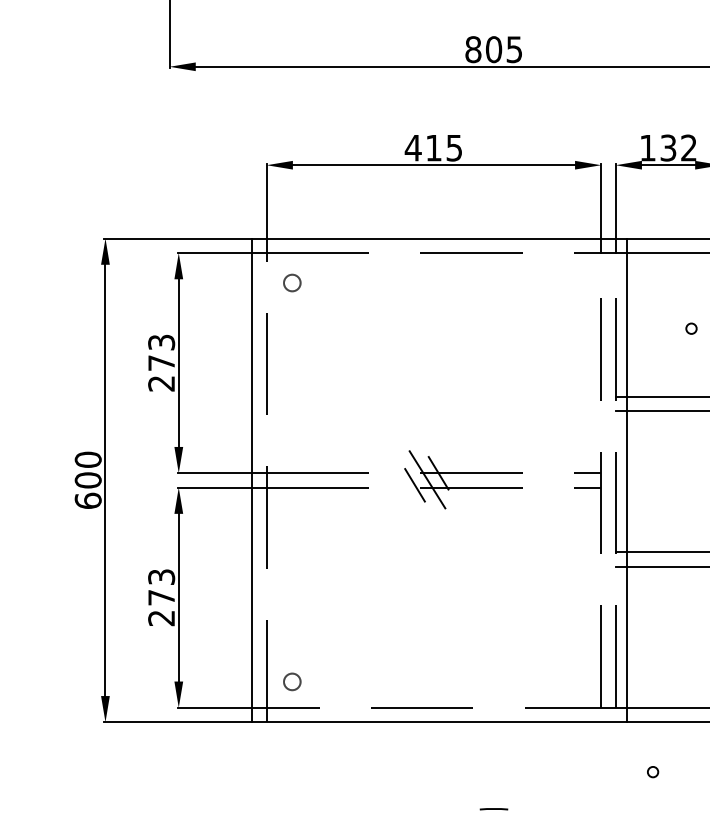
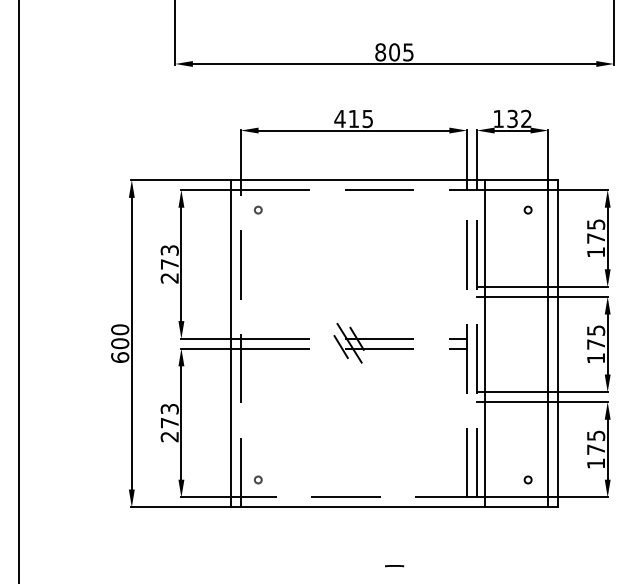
circle: (292, 281) -> (258, 209), size x0.62
circle: (690, 327) -> (527, 209), moved
circle: (292, 681) -> (258, 479), size x0.62
circle: (652, 771) -> (527, 479), moved

